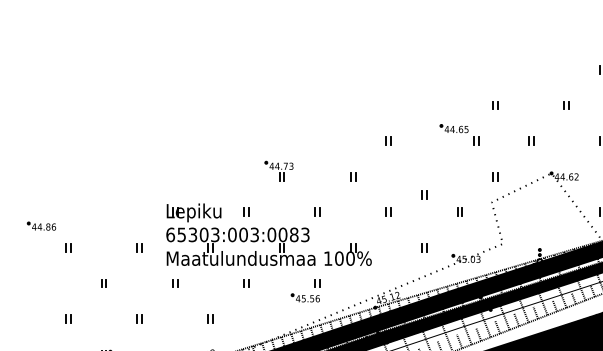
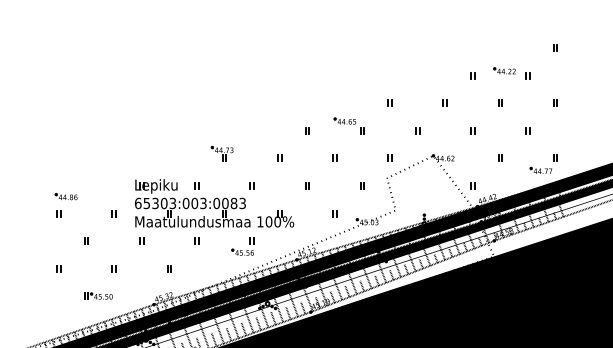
part: (458, 134) -> (348, 125), moved
part: (423, 193) -> (334, 157), moved
part: (40, 225) -> (65, 196), moved

